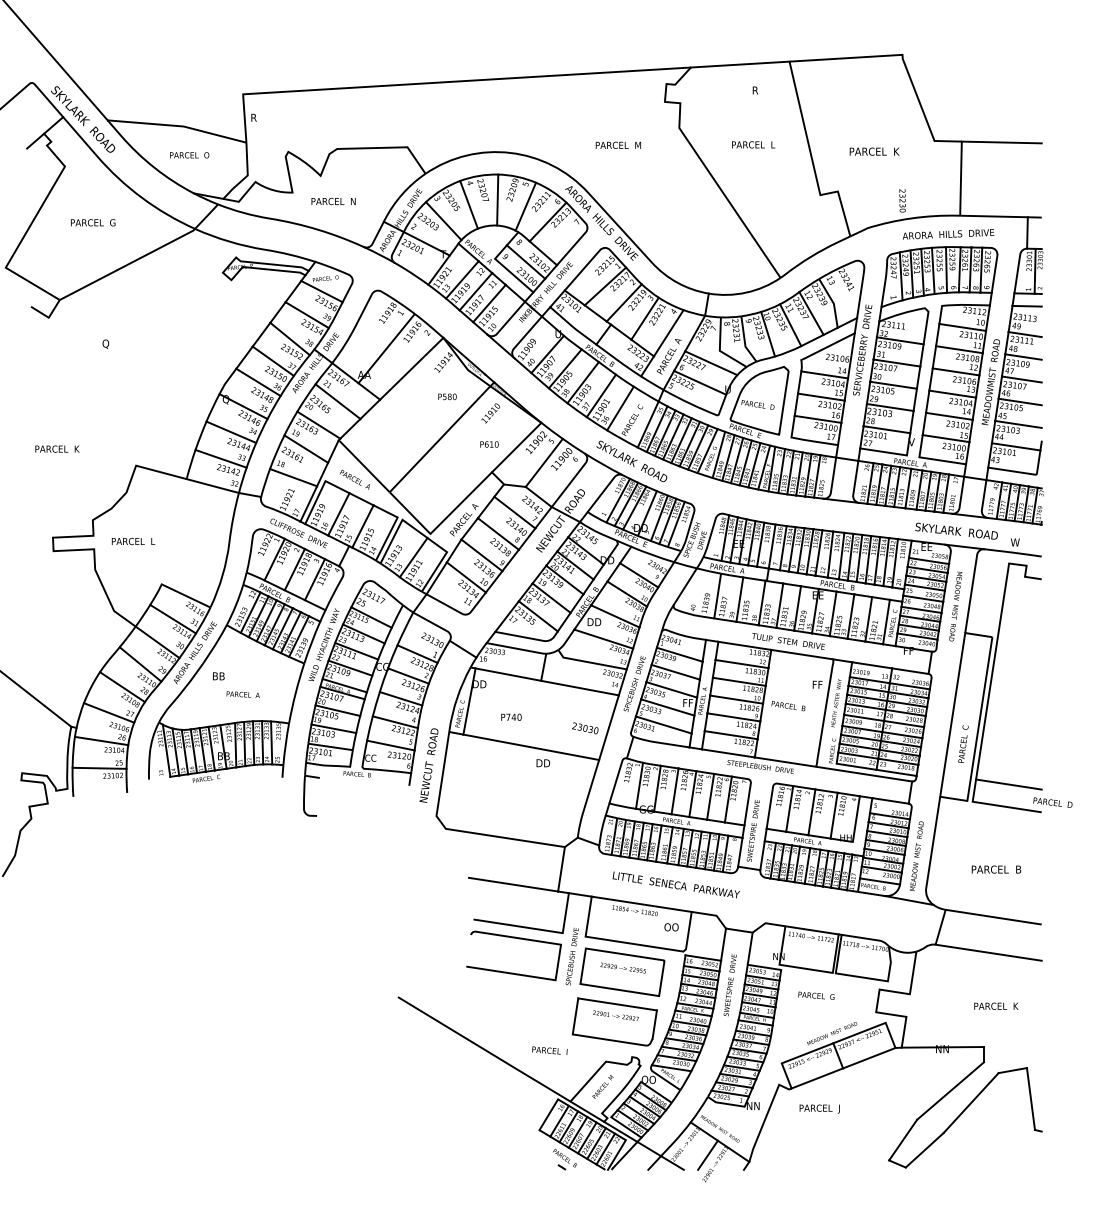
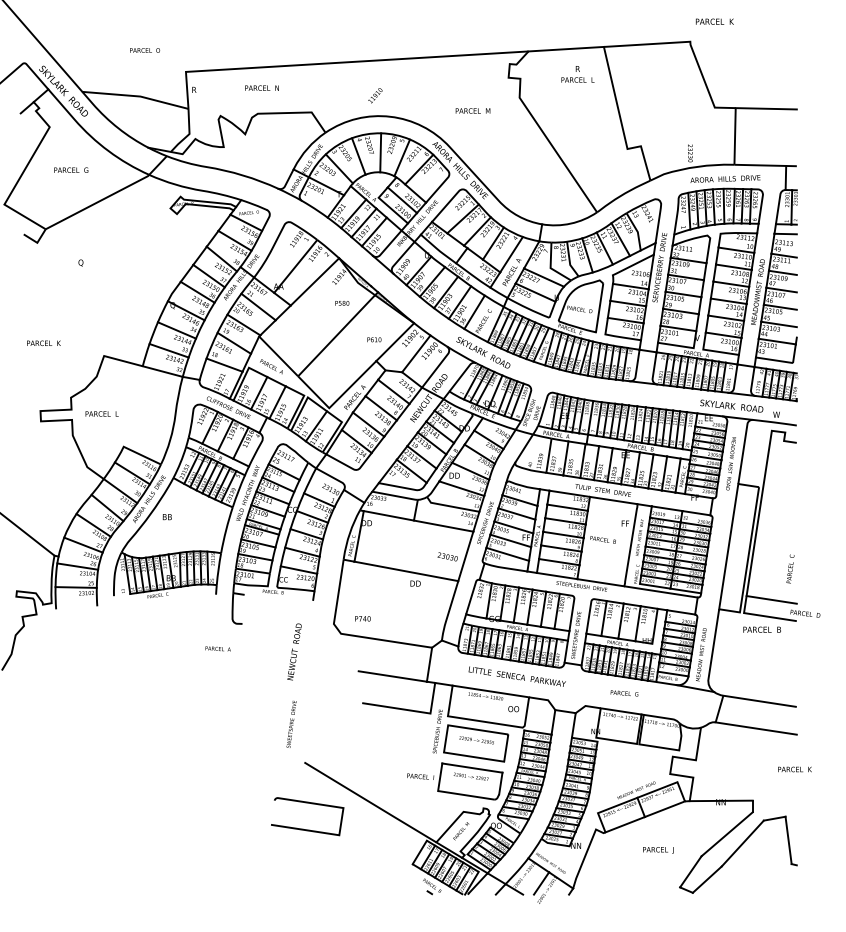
text: (753, 144) -> (577, 79), moved
text: (874, 151) -> (714, 21), moved
text: (189, 155) -> (144, 50), moved
text: (333, 201) -> (261, 88), moved
text: (490, 413) -> (375, 95), moved
text: (242, 694) -> (217, 648), moved
text: (511, 716) -> (362, 618), moved
text: (963, 743) -> (790, 568), moved
text: (428, 765) -> (294, 651), moved
text: (996, 869) -> (762, 629), moved
curve: (518, 939) -> (310, 804), moved
text: (729, 985) -> (291, 724), moved
text: (816, 995) -> (624, 693), moved
text: (996, 1005) -> (795, 768), moved
text: (549, 1050) -> (420, 776), moved
text: (819, 1108) -> (658, 849), moved

